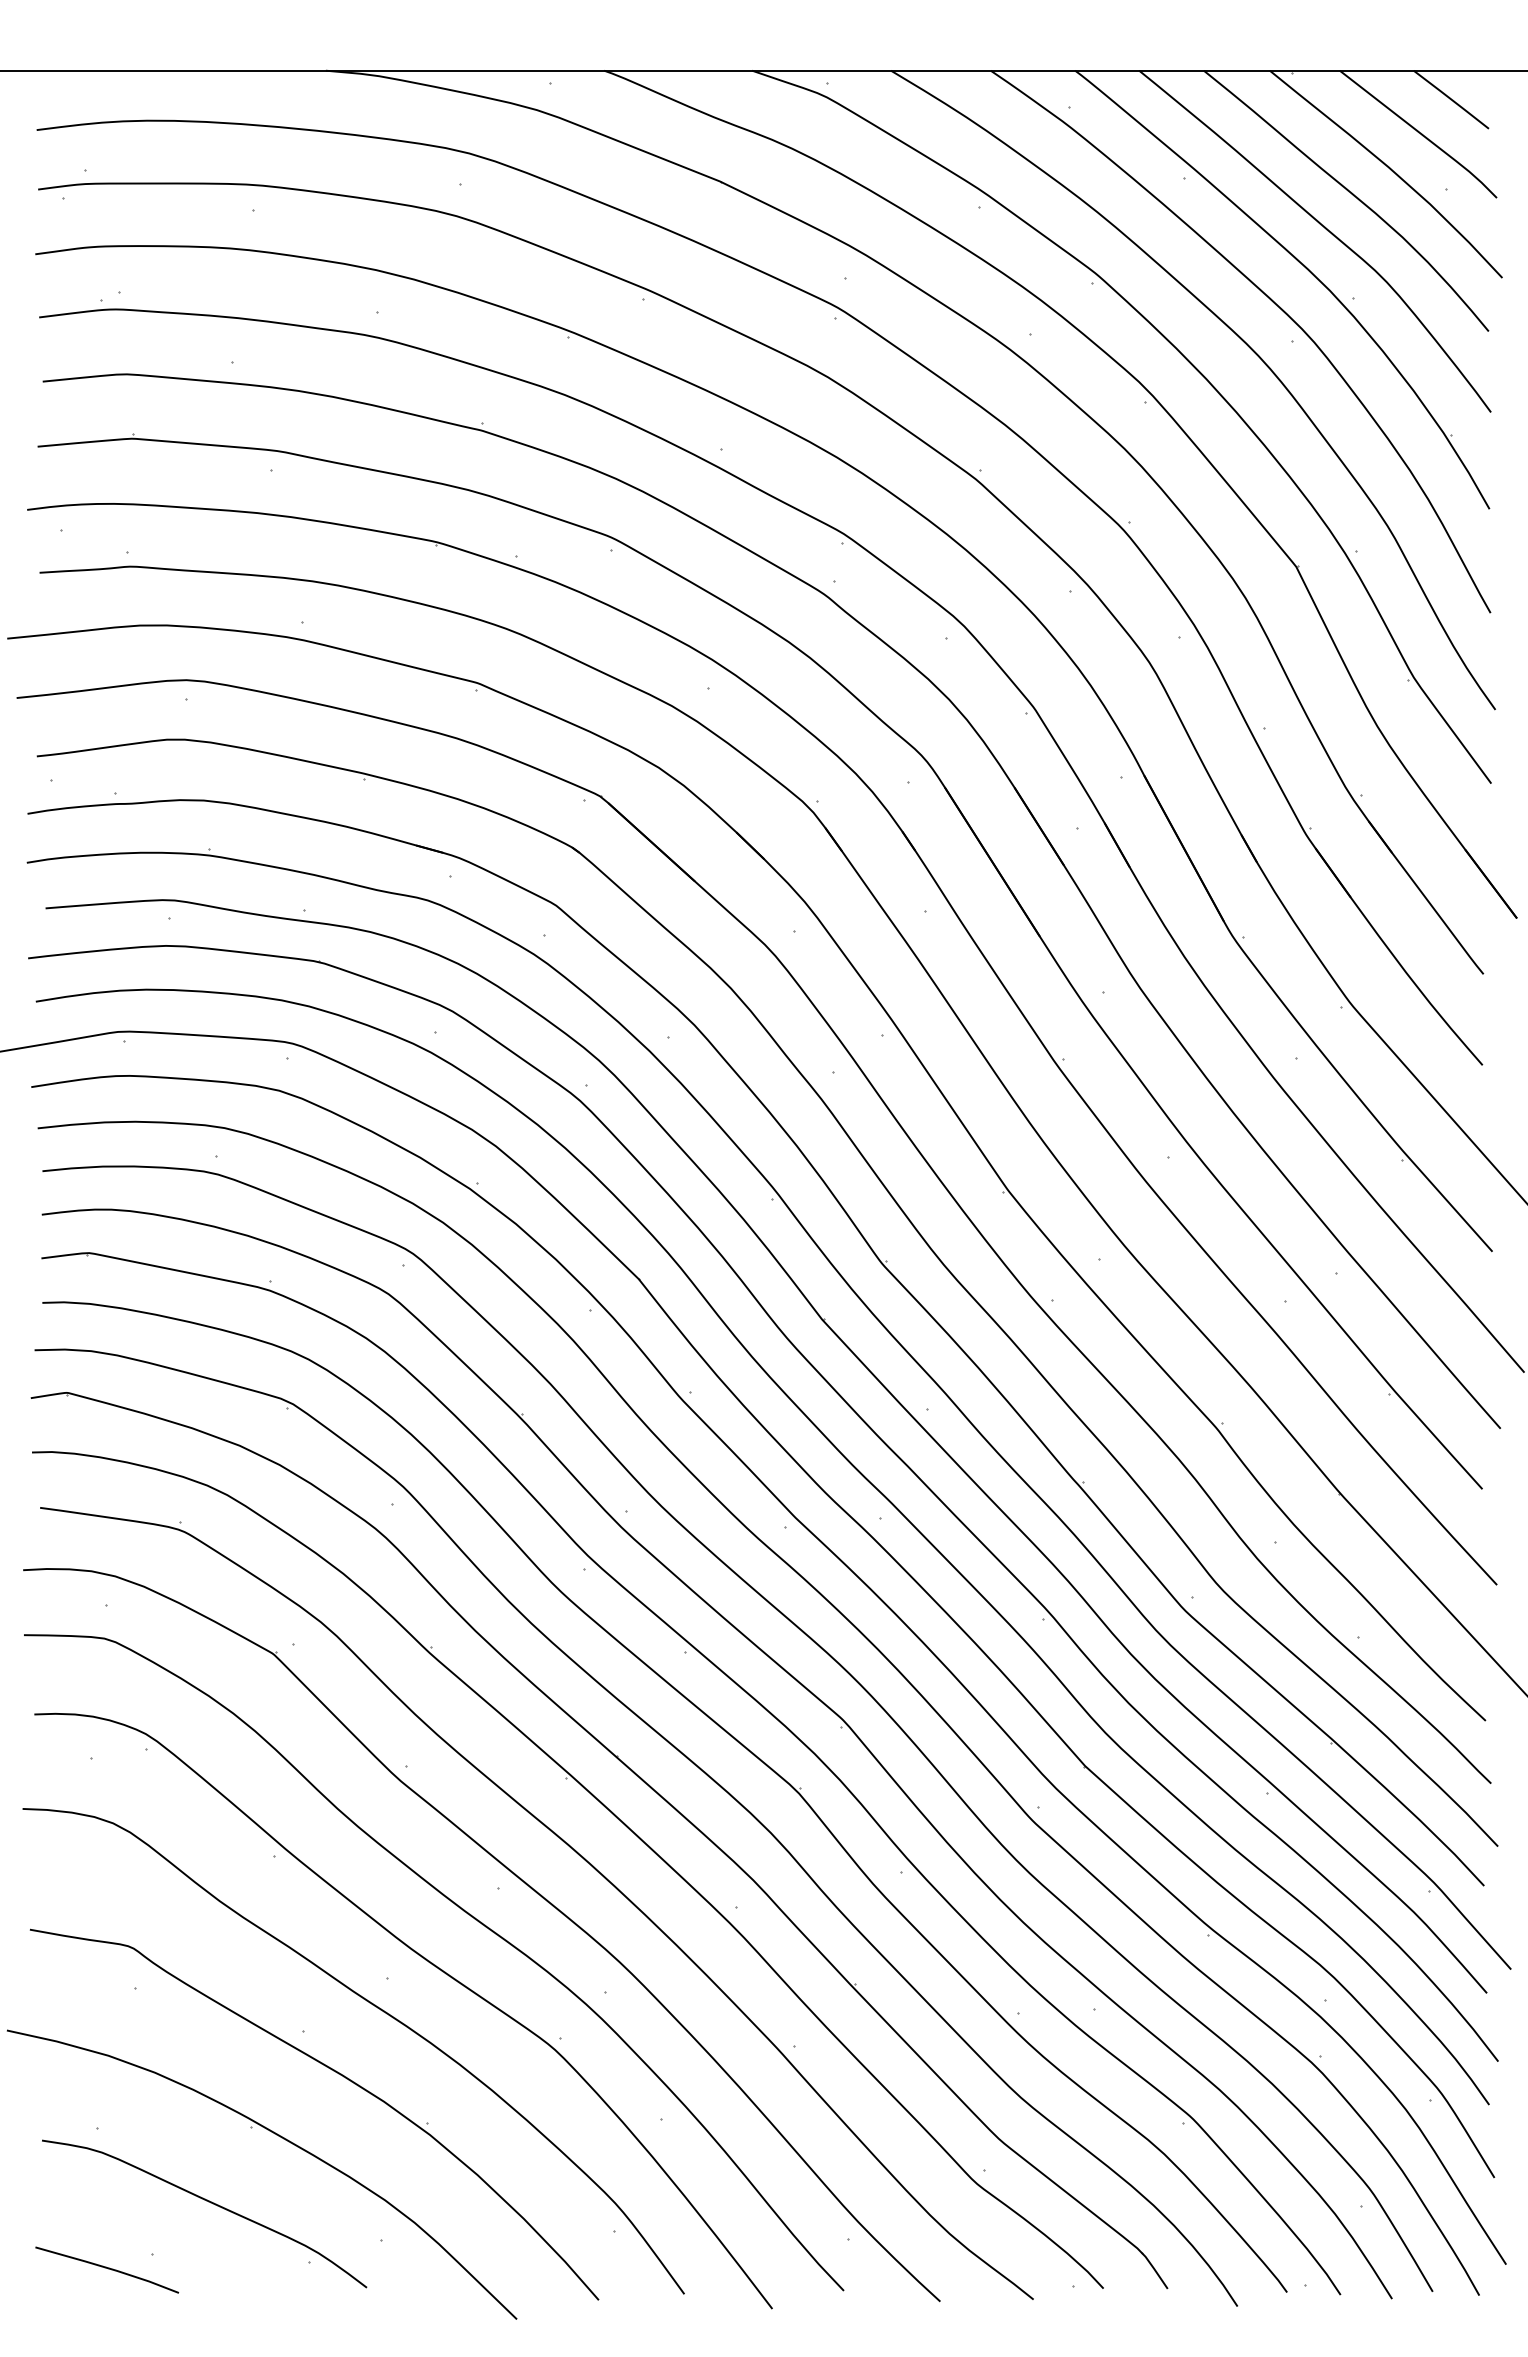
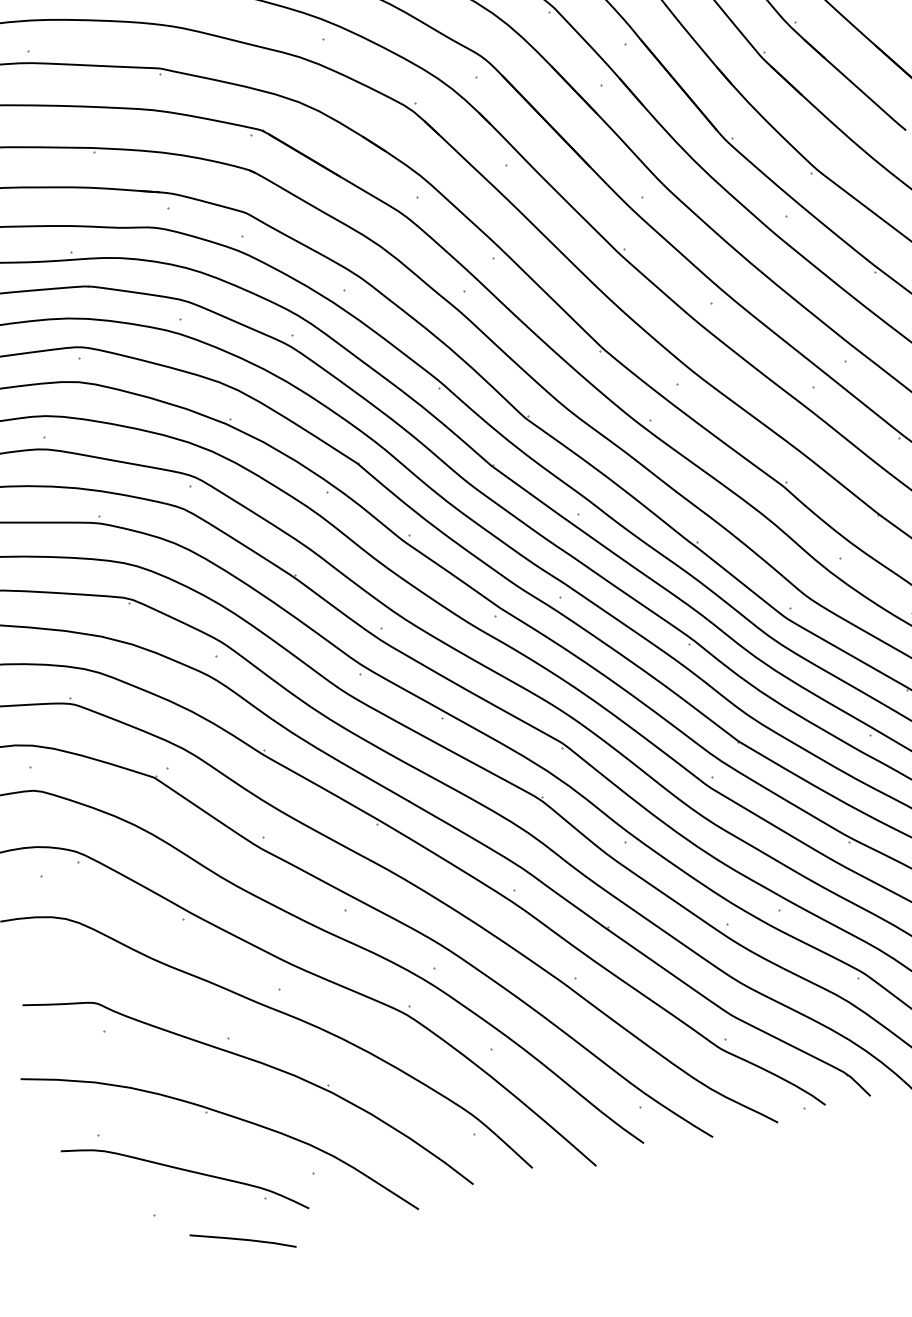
line: (107, 2268) -> (243, 1239), moved

